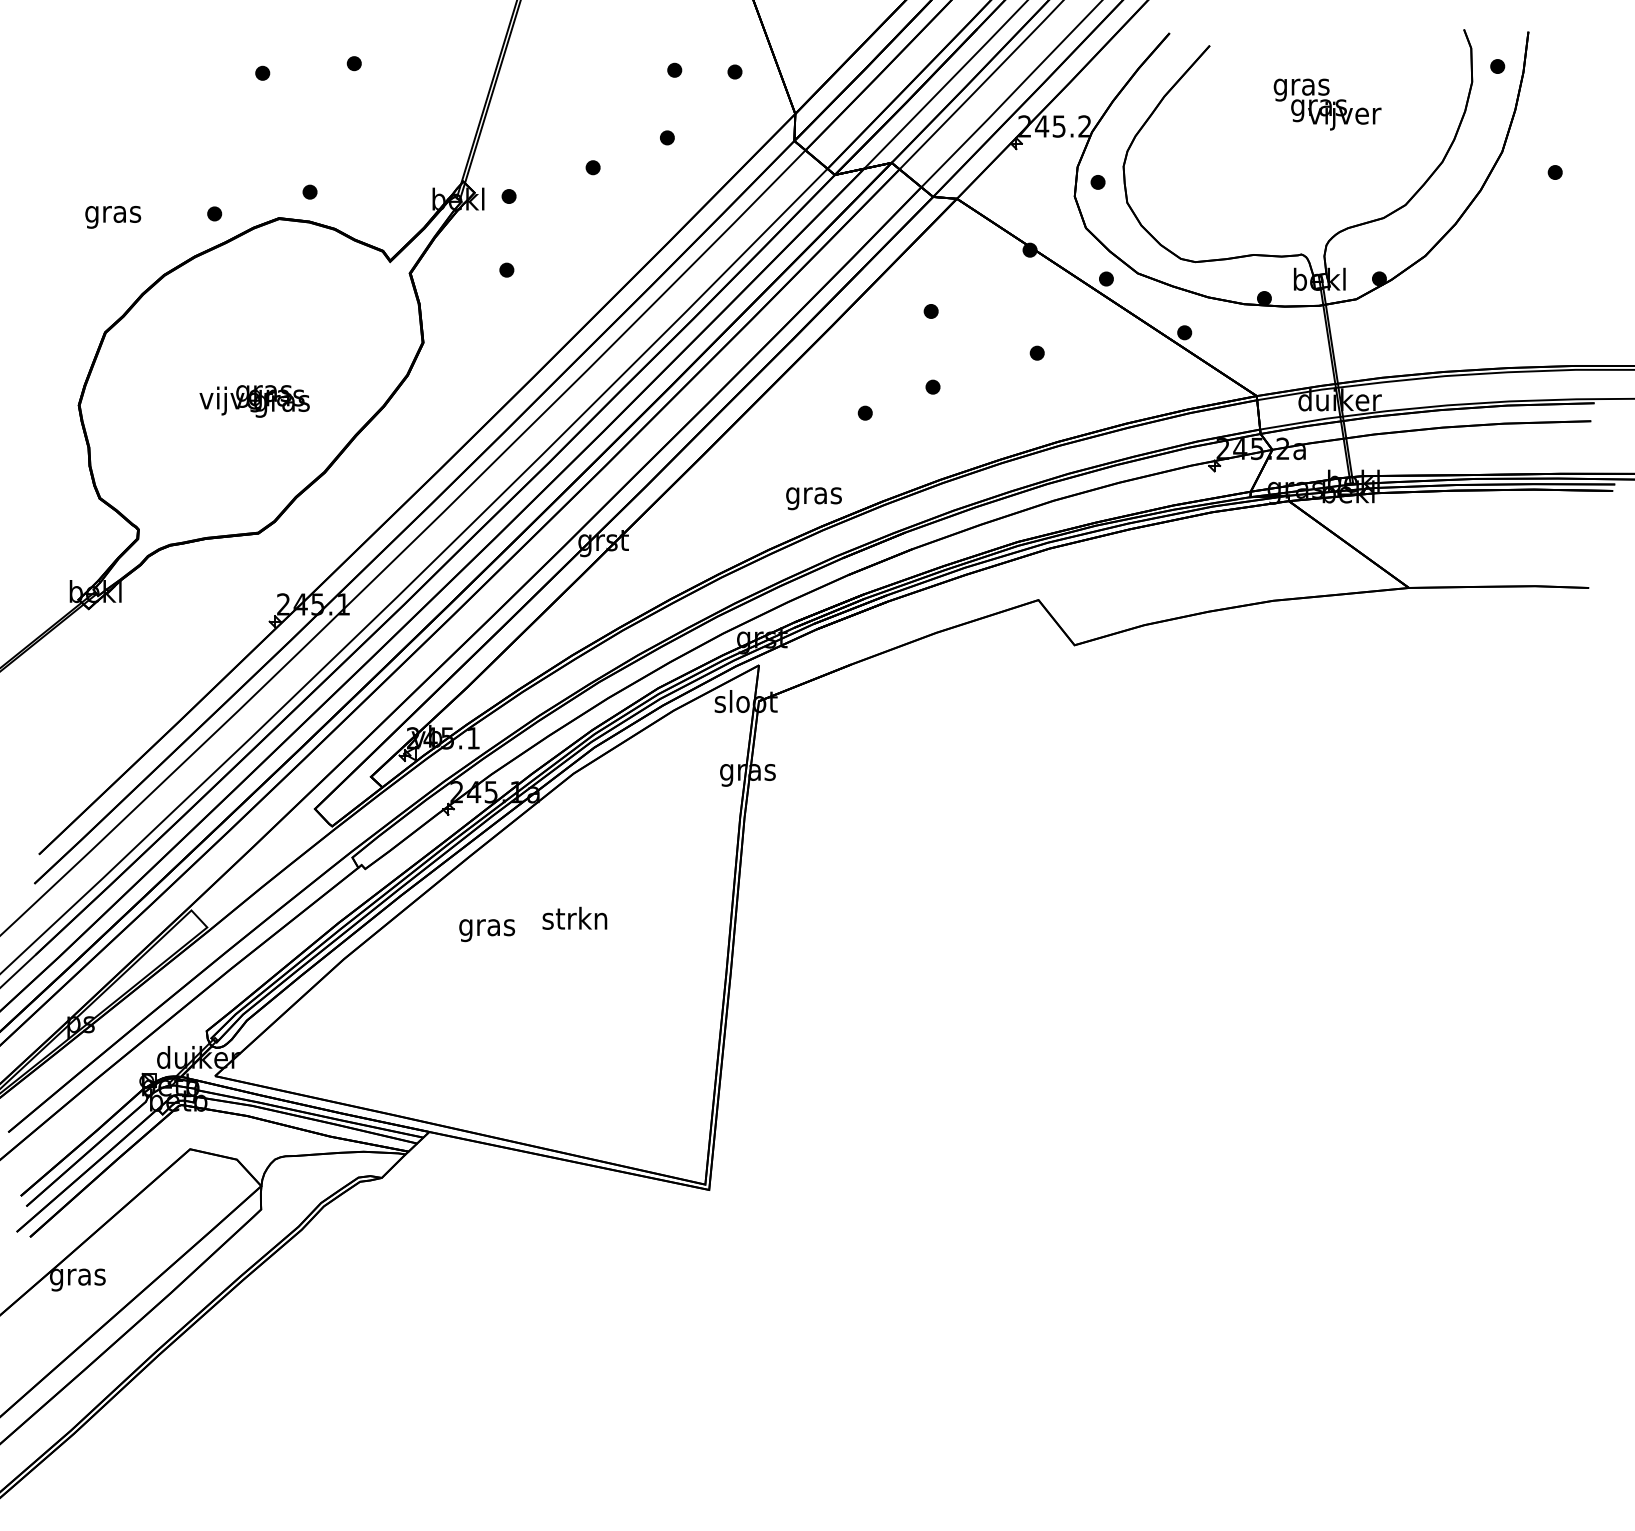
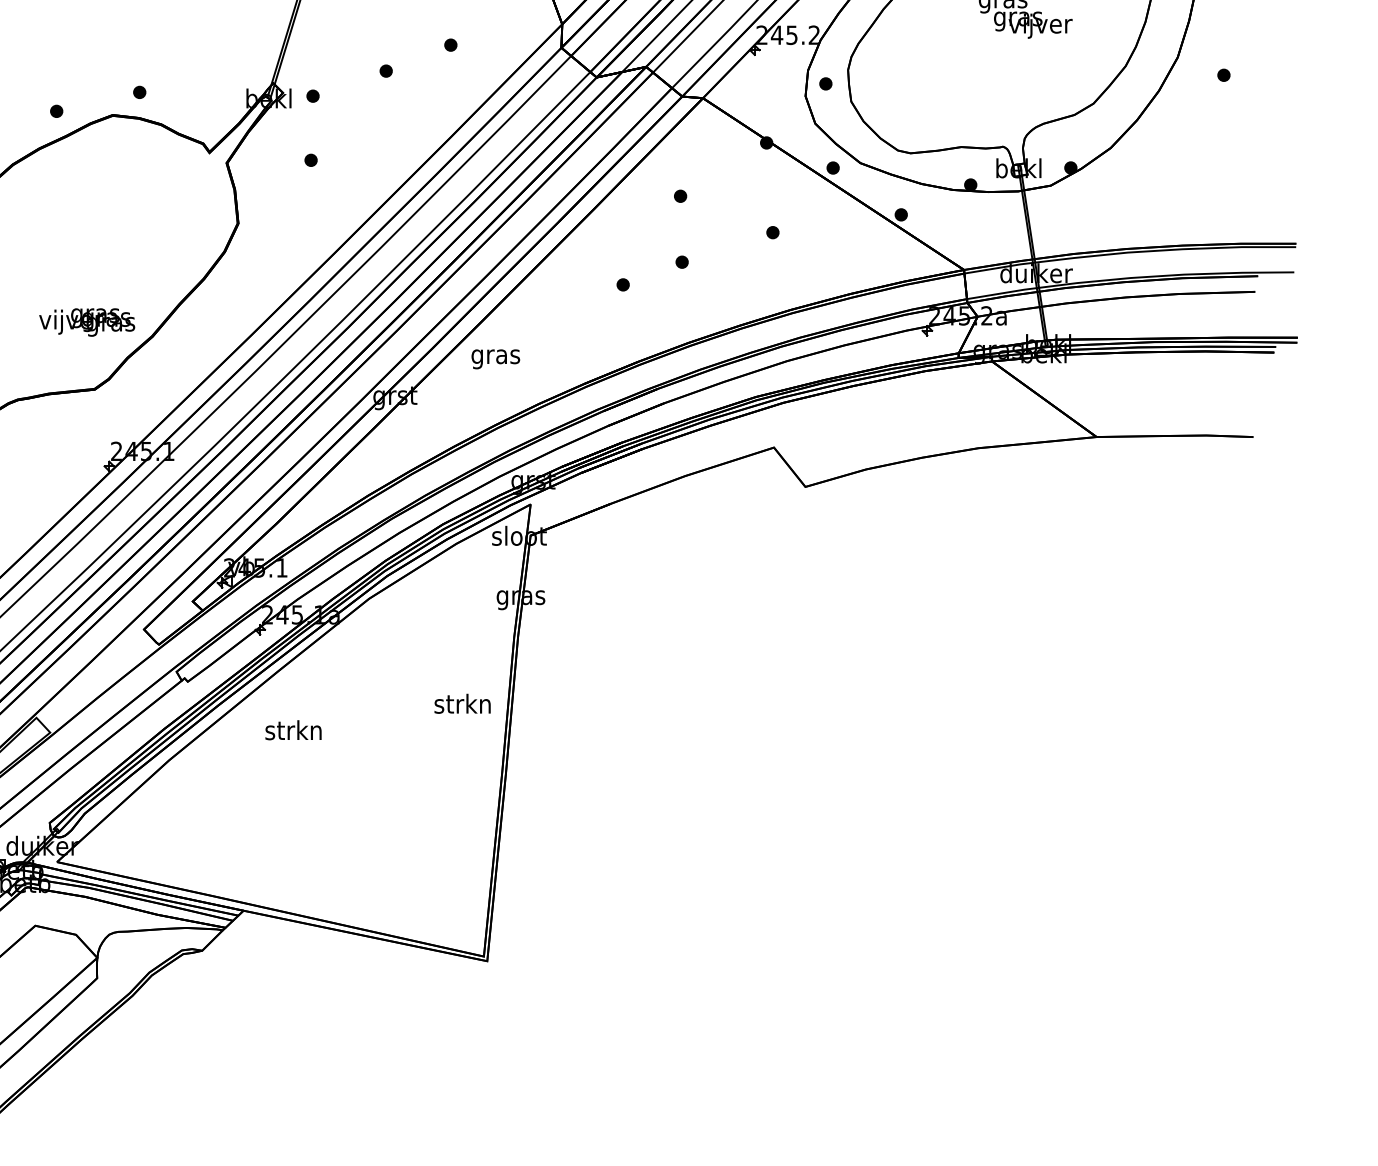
text: (254, 401) -> (87, 322), moved
text: (813, 498) -> (495, 359), moved
text: (574, 917) -> (462, 703), moved
text: (486, 927) -> (293, 732), gras -> strkn

